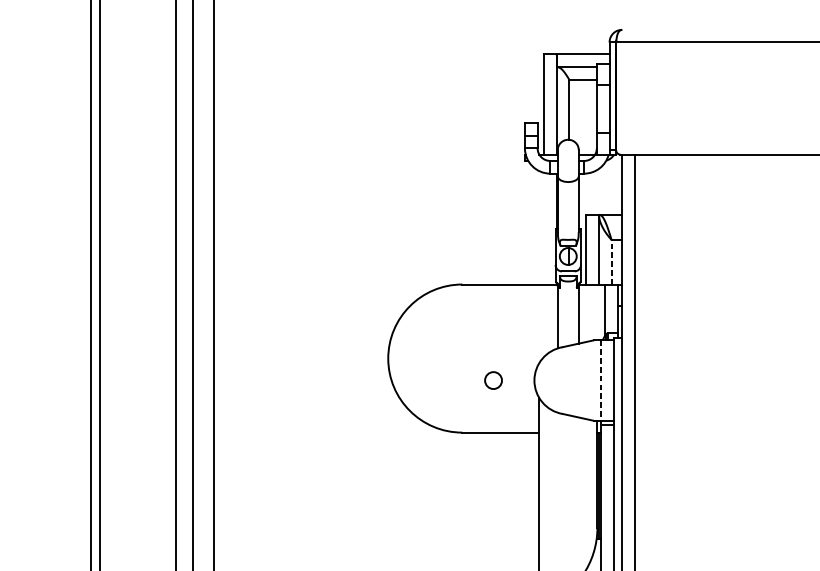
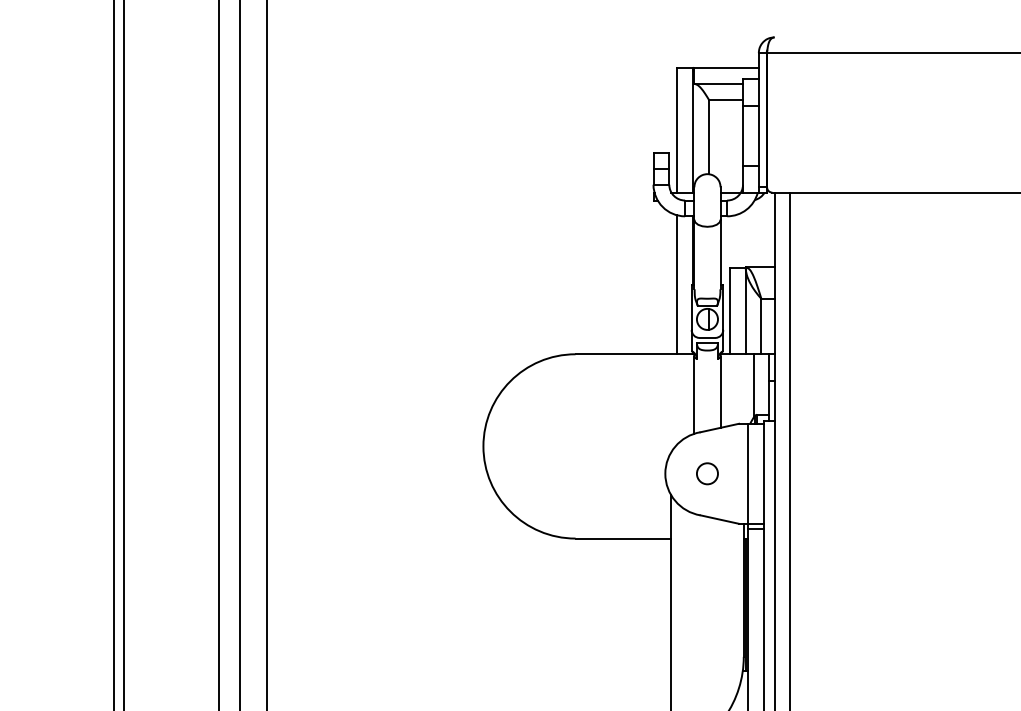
line: (544, 228) -> (677, 284), added
line: (611, 262) -> (761, 326), dashed -> solid
circle: (493, 380) -> (707, 473), moved
line: (600, 381) -> (747, 474), dashed -> solid

